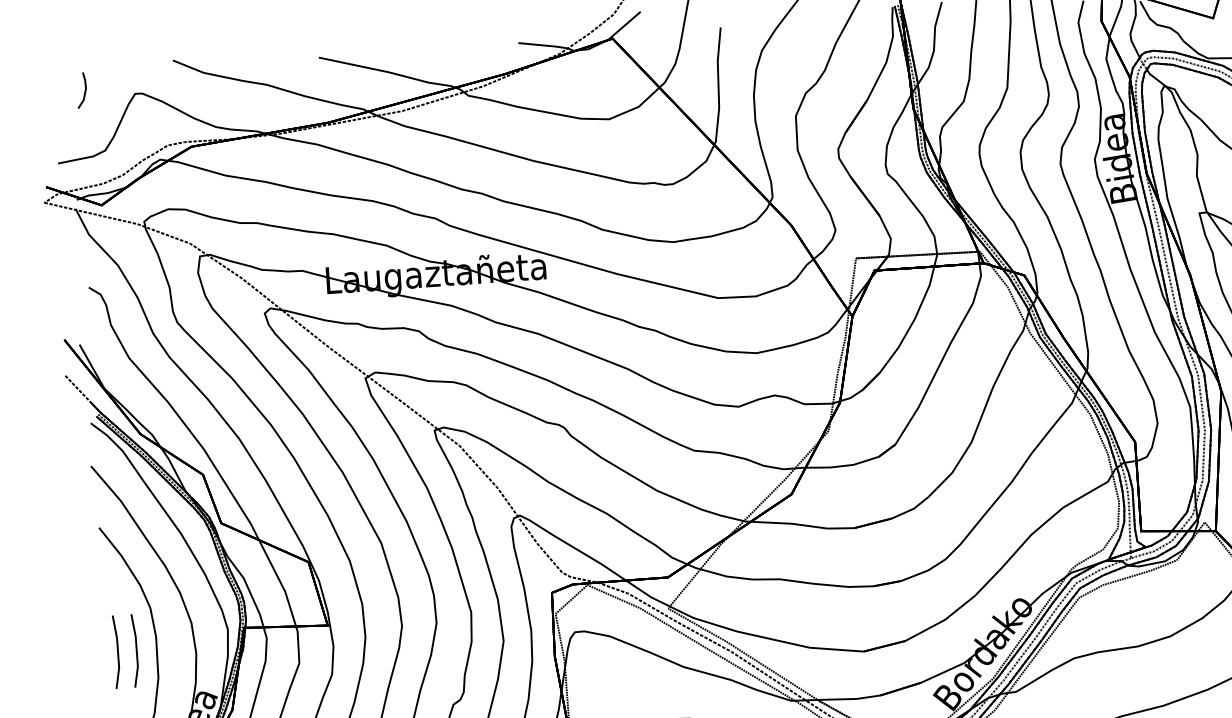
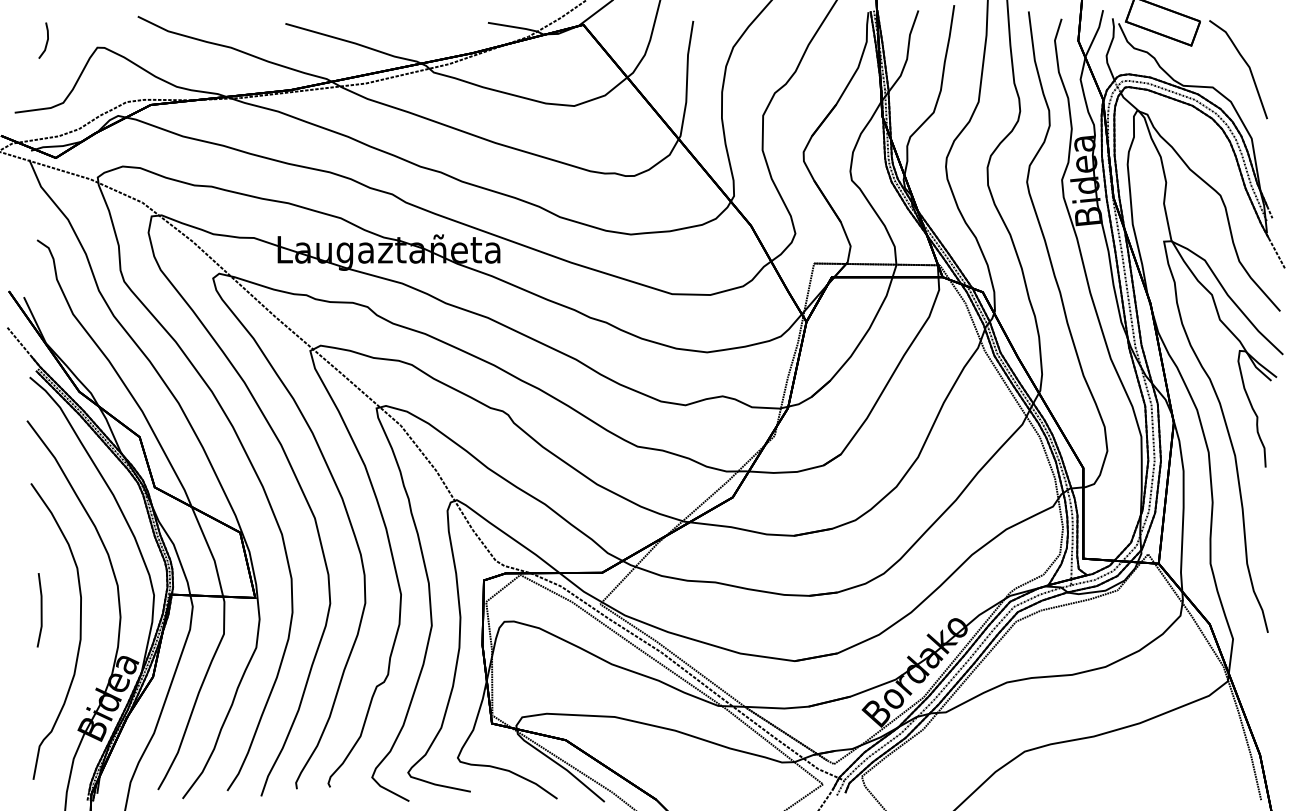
line: (135, 651) -> (59, 610), removed

